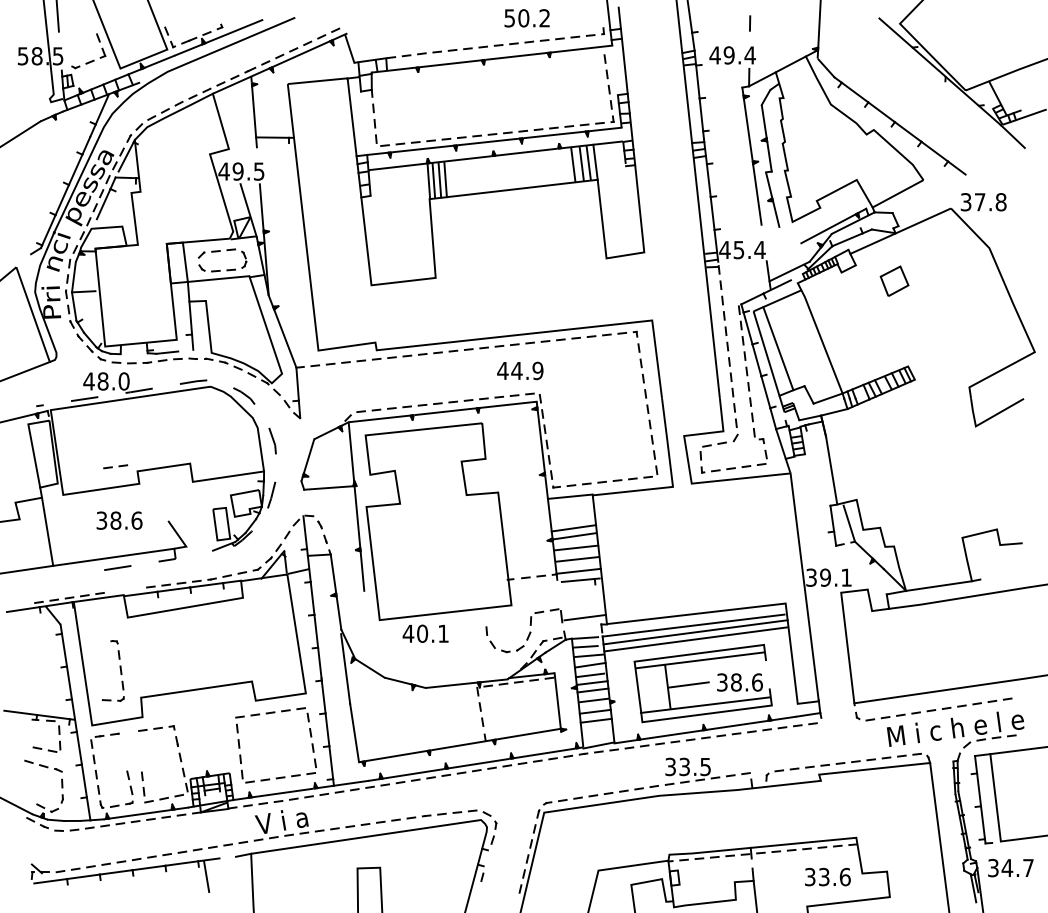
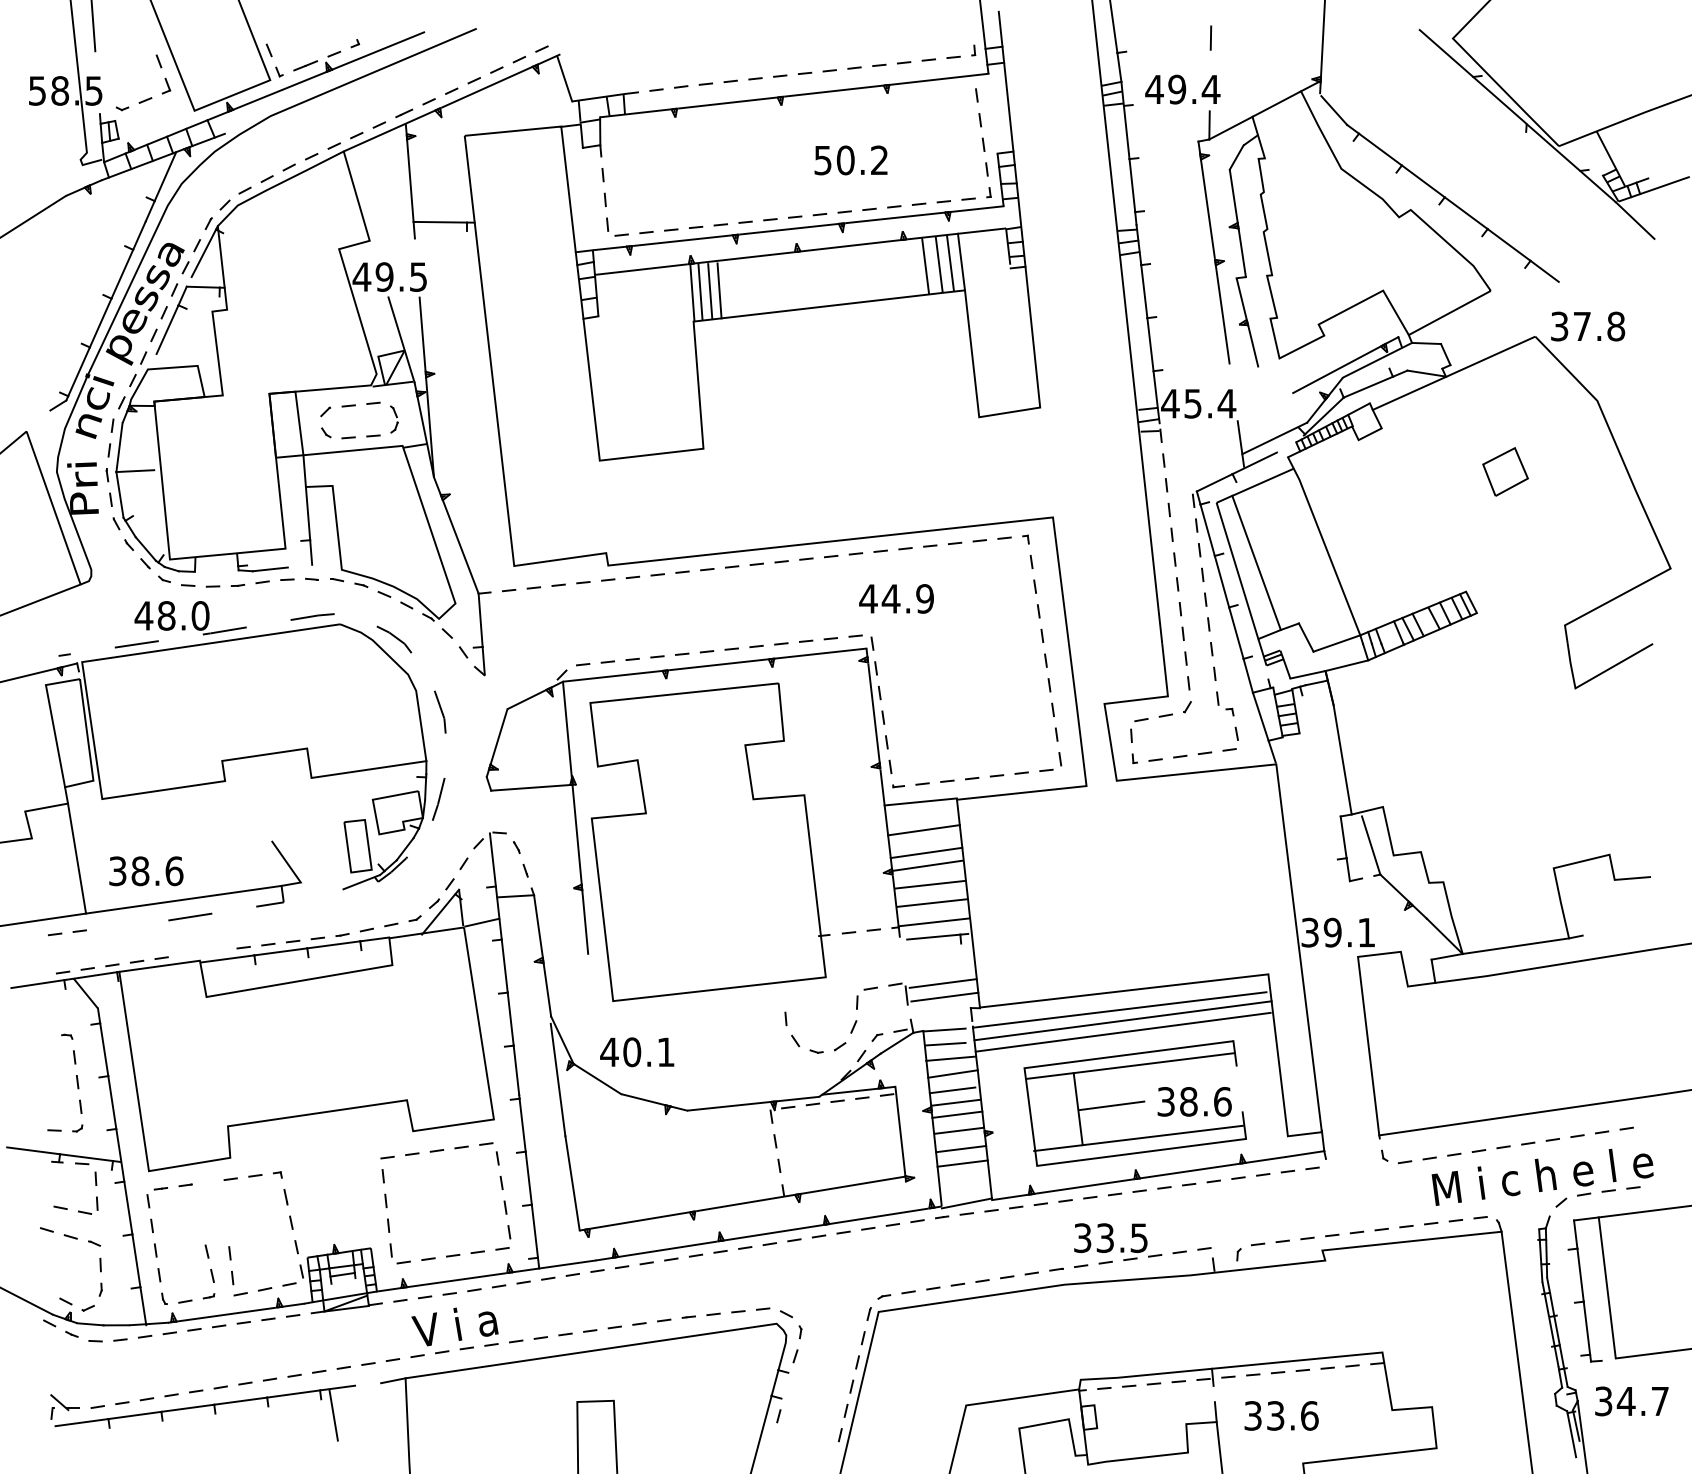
text: (526, 18) -> (850, 160), moved
part: (894, 280) -> (1505, 470), moved
text: (520, 370) -> (896, 598), moved
part: (115, 466) -> (67, 932), moved
line: (572, 514) -> (924, 830), added
text: (119, 520) -> (146, 870), moved
line: (583, 608) -> (942, 982), added
text: (425, 633) -> (636, 1051), moved
part: (119, 668) -> (75, 1079), moved
text: (827, 876) -> (1281, 1414), moved

